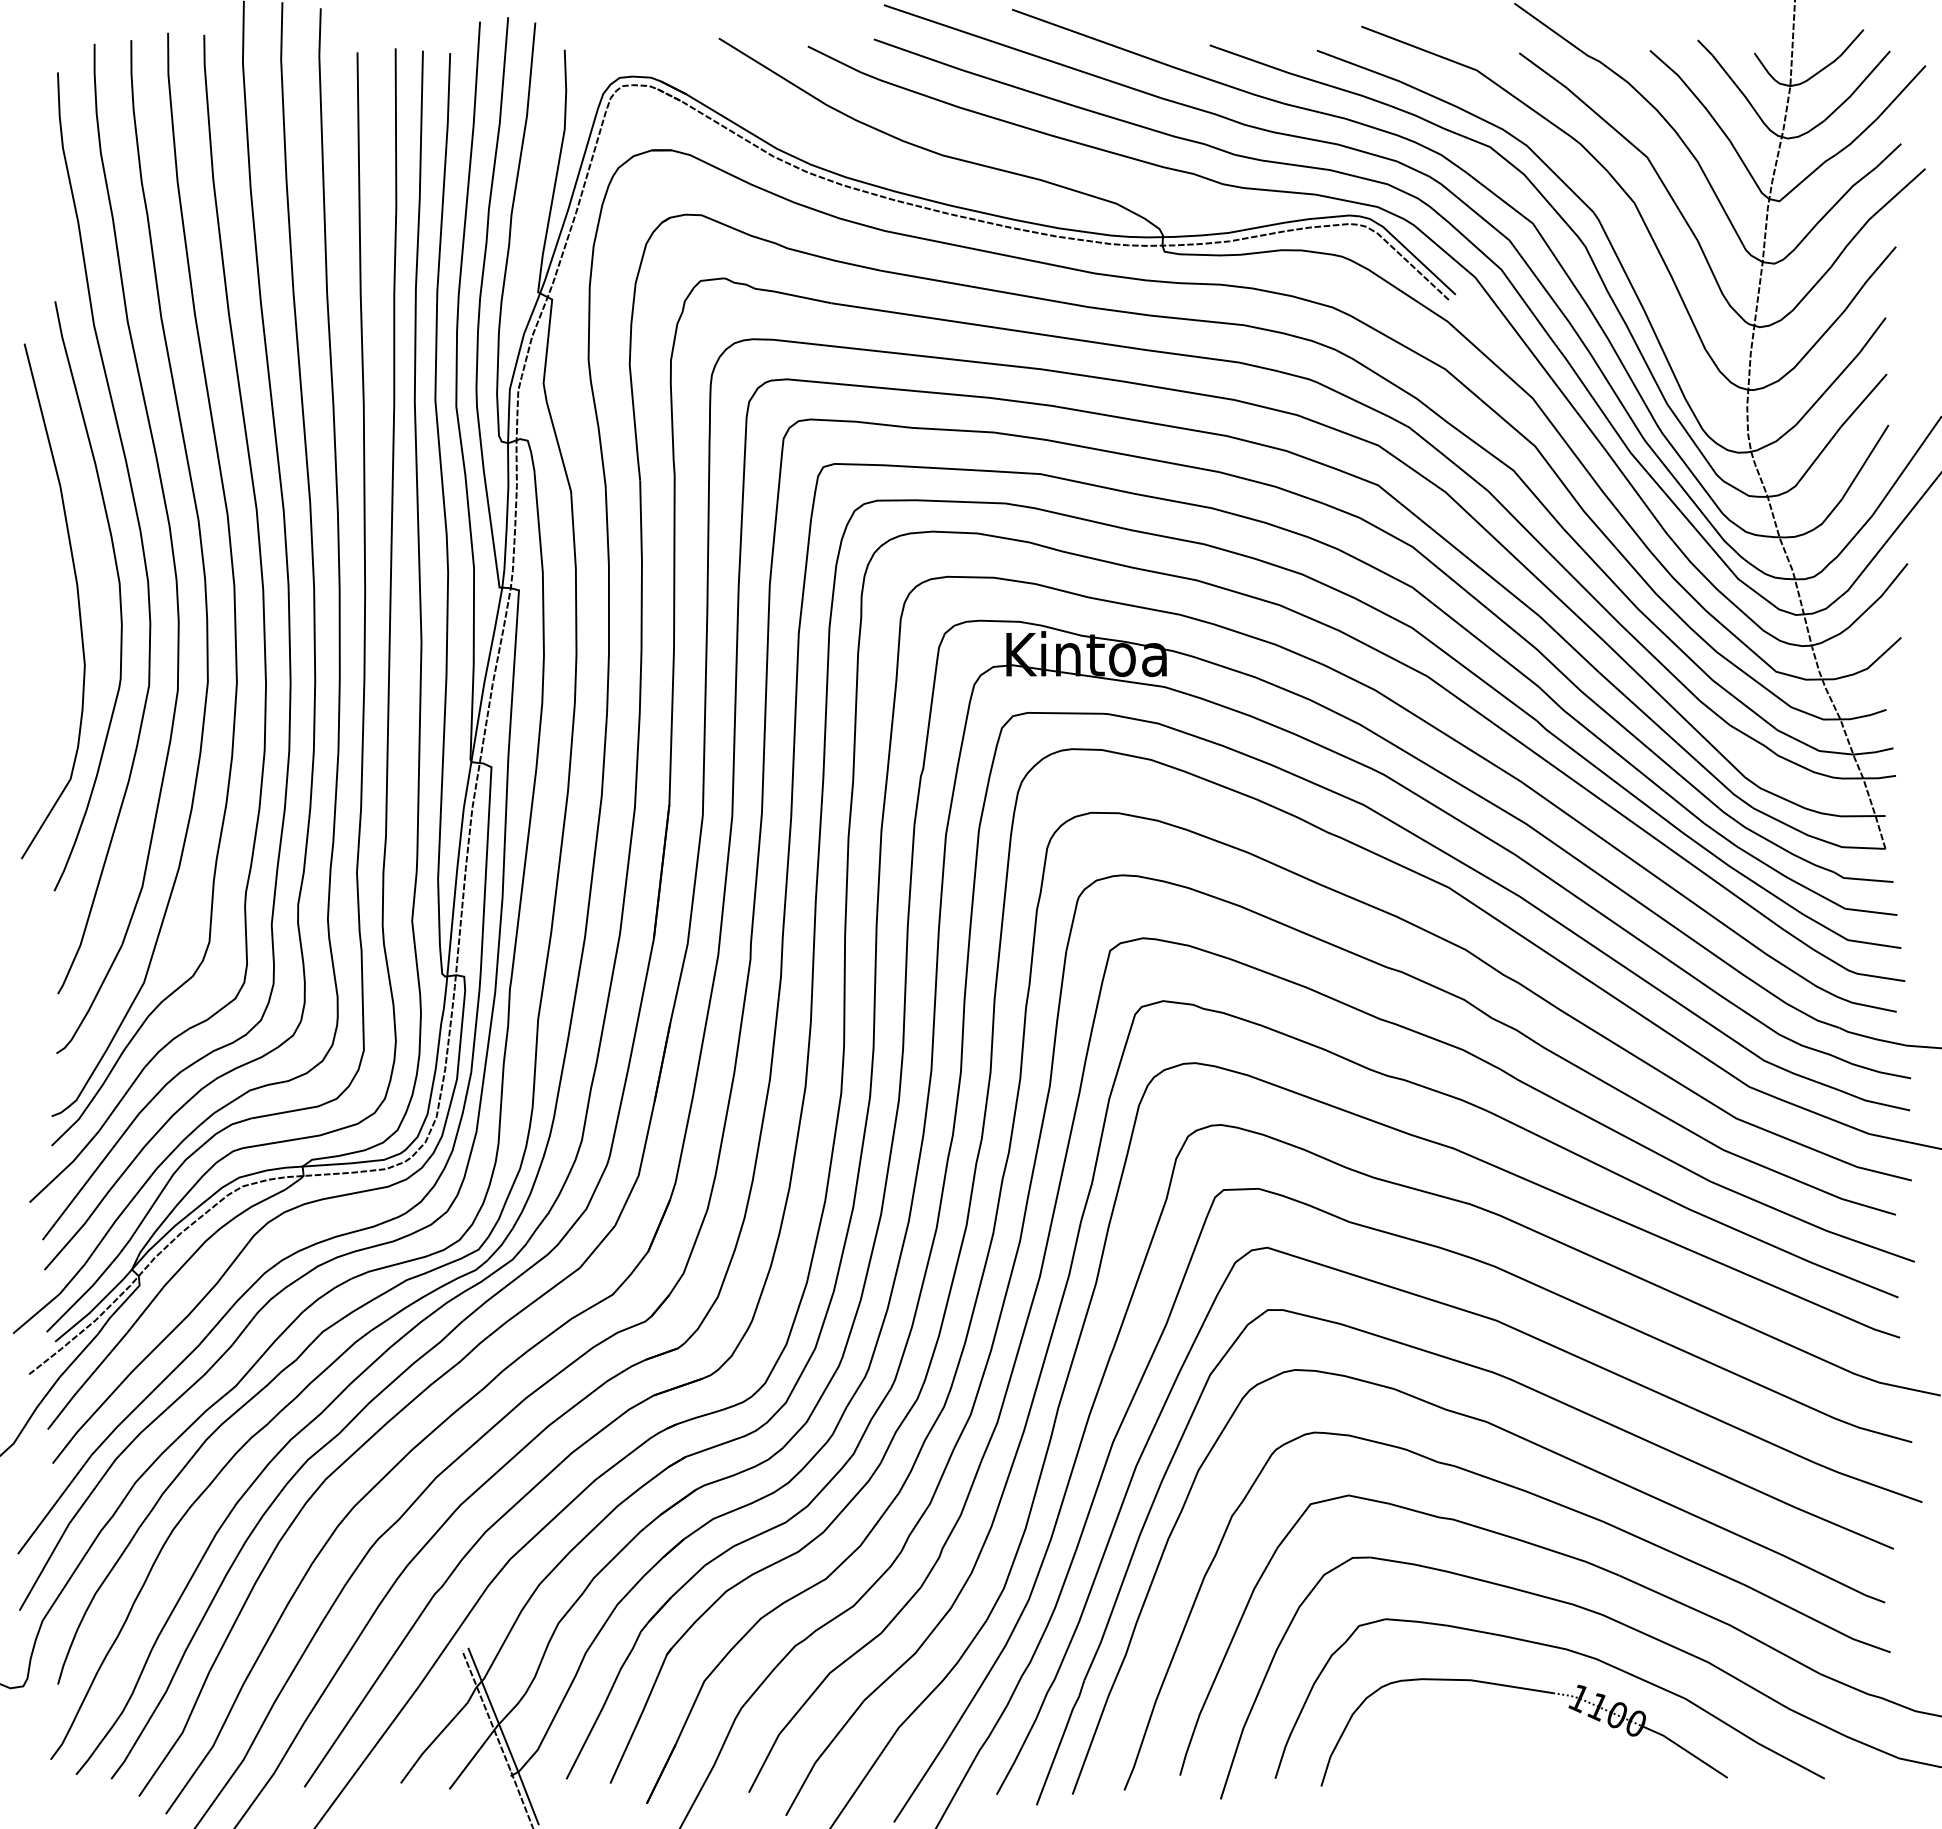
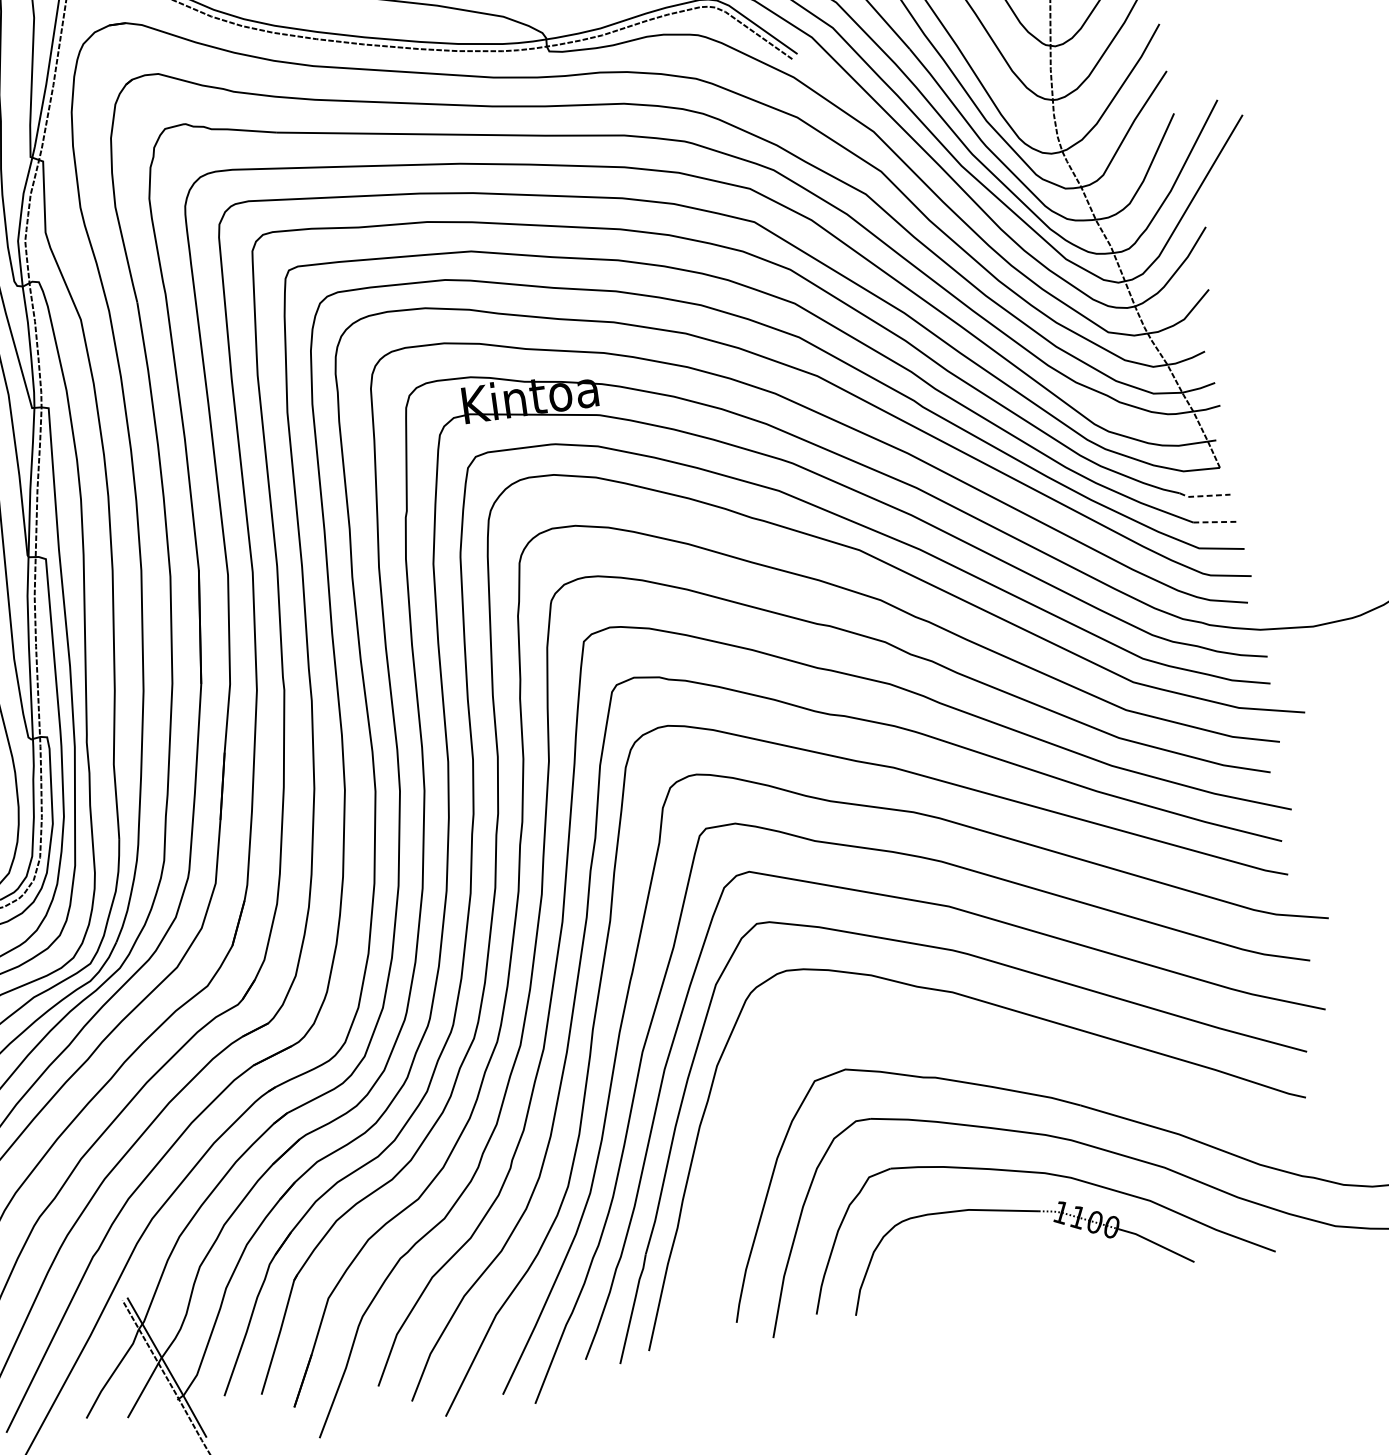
line: (1862, 879) -> (1204, 496), solid -> dashed
line: (1871, 912) -> (1215, 522), solid -> dashed
part: (1548, 1501) -> (1013, 1051), removed

